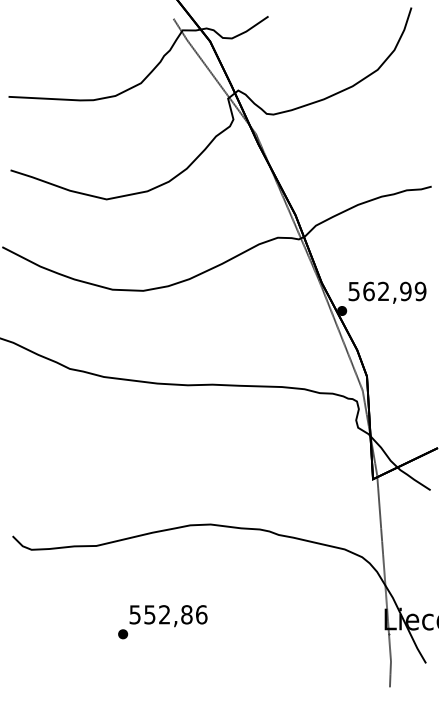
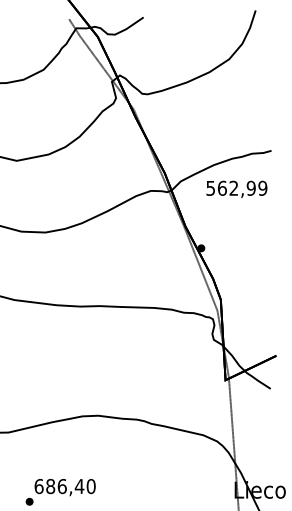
text: (387, 292) -> (236, 189), moved
text: (168, 614) -> (65, 486), 552,86 -> 686,40

